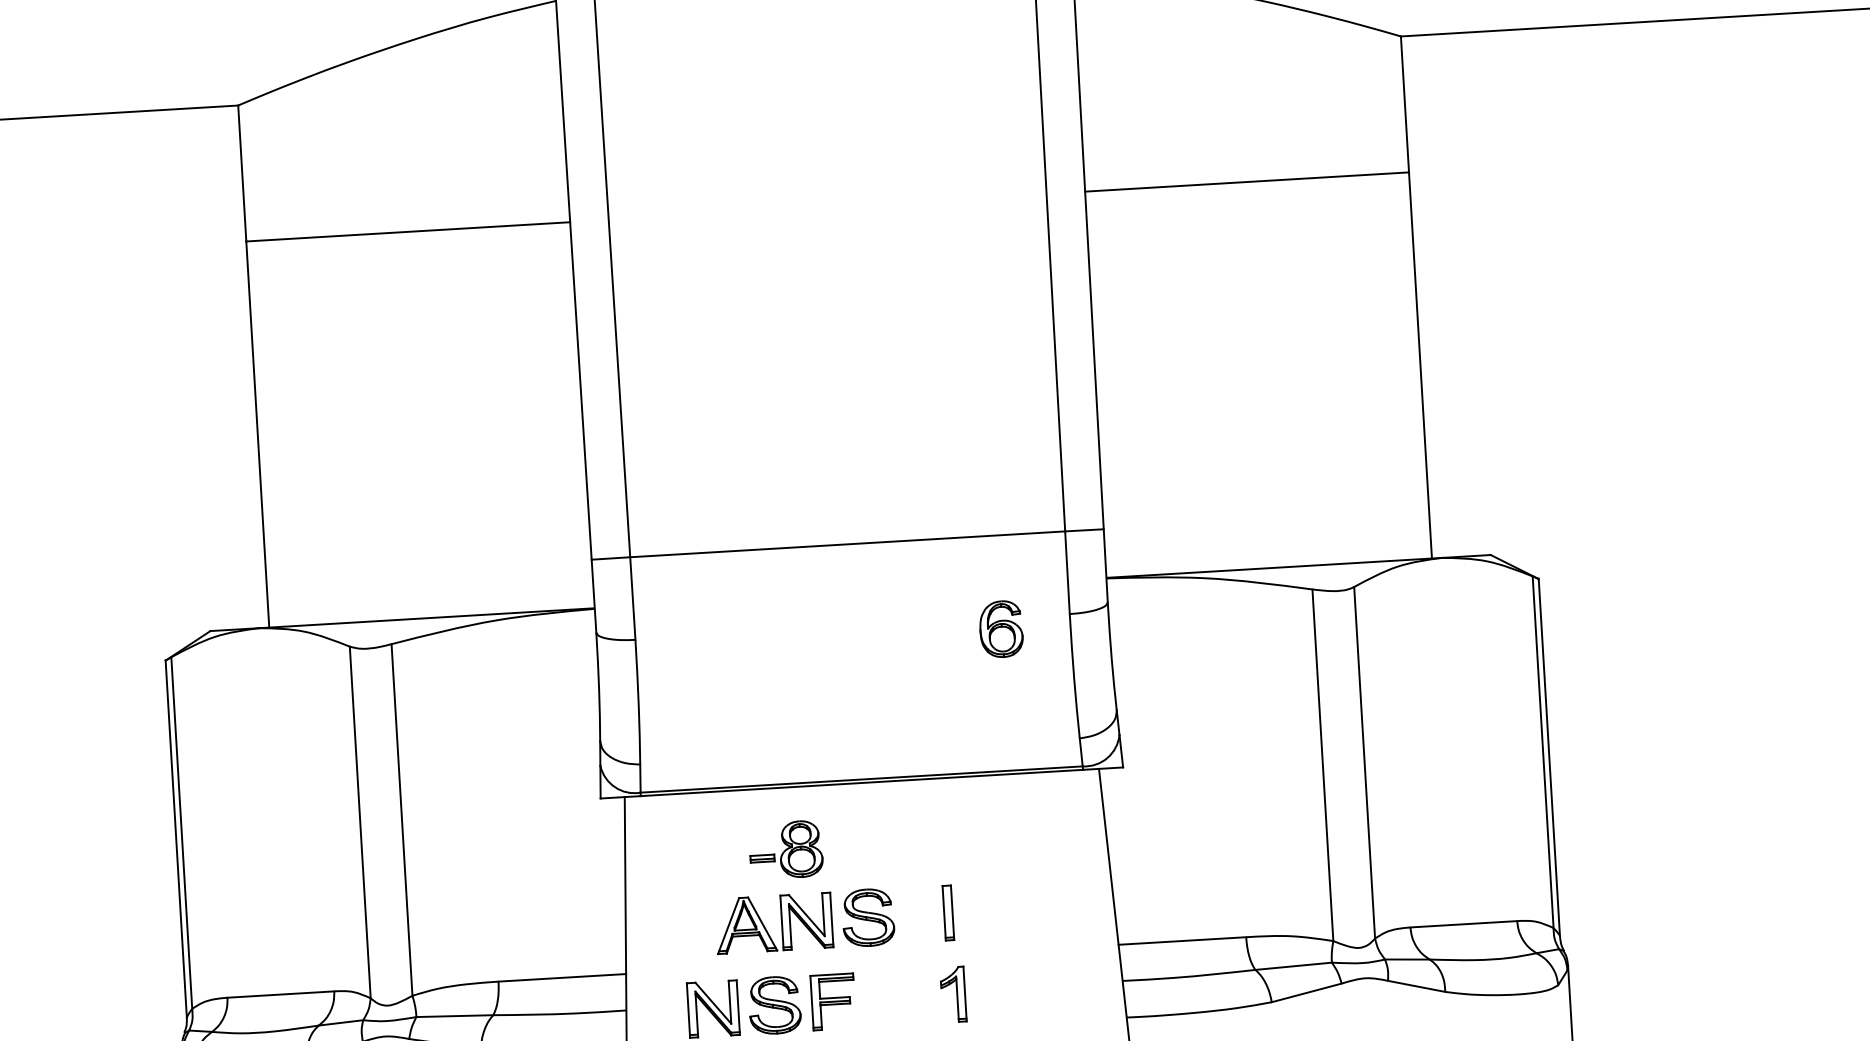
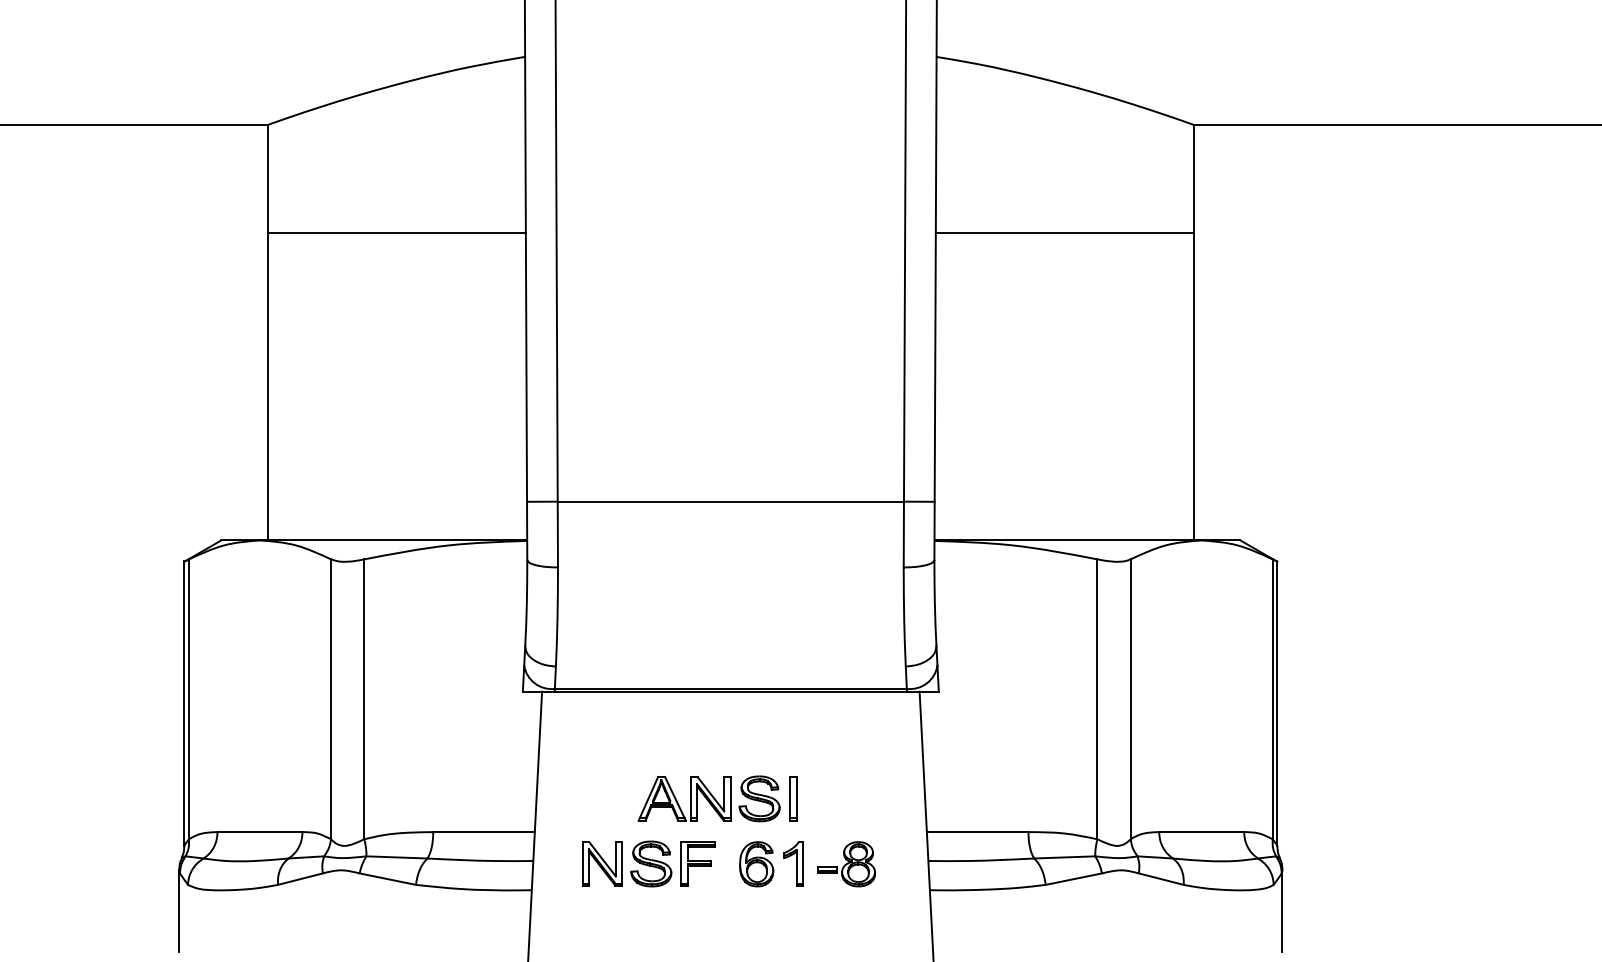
part: (1001, 629) -> (756, 864), moved
part: (786, 850) -> (846, 864), moved
part: (804, 921) -> (708, 798), moved

